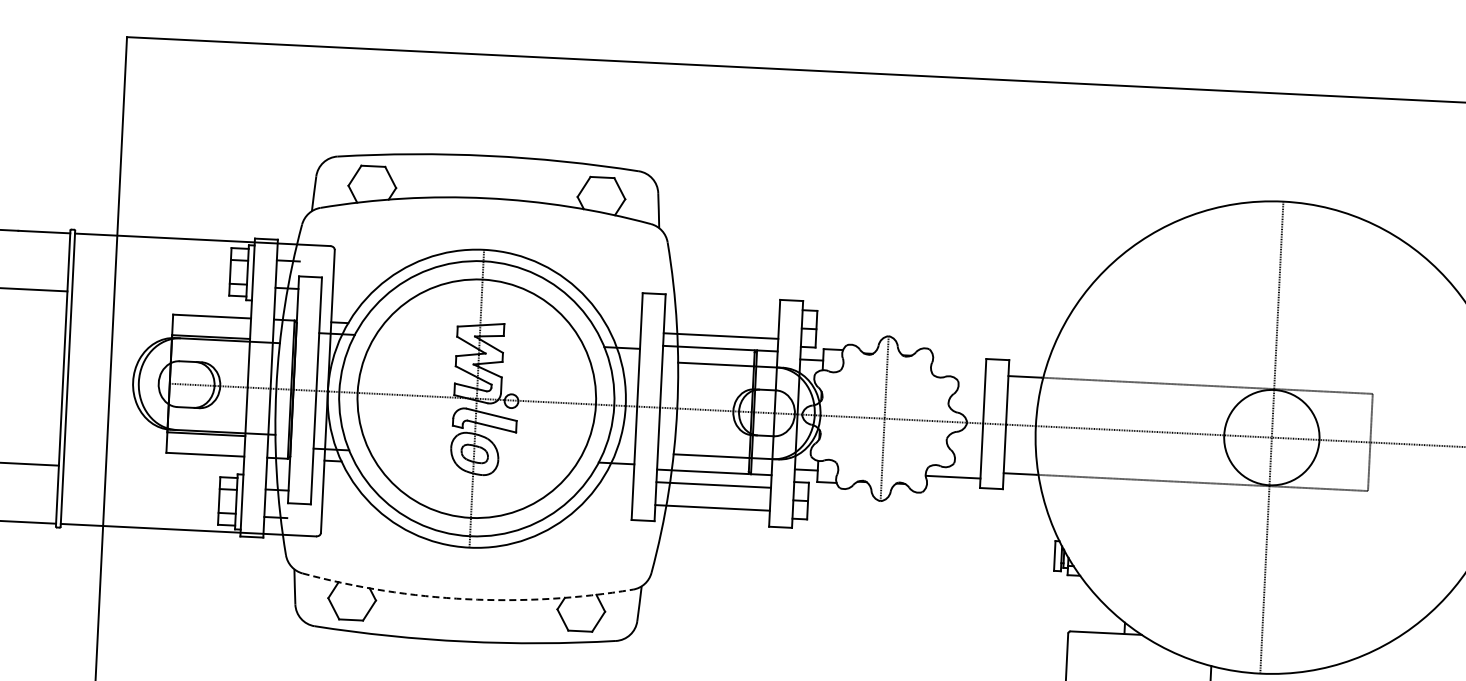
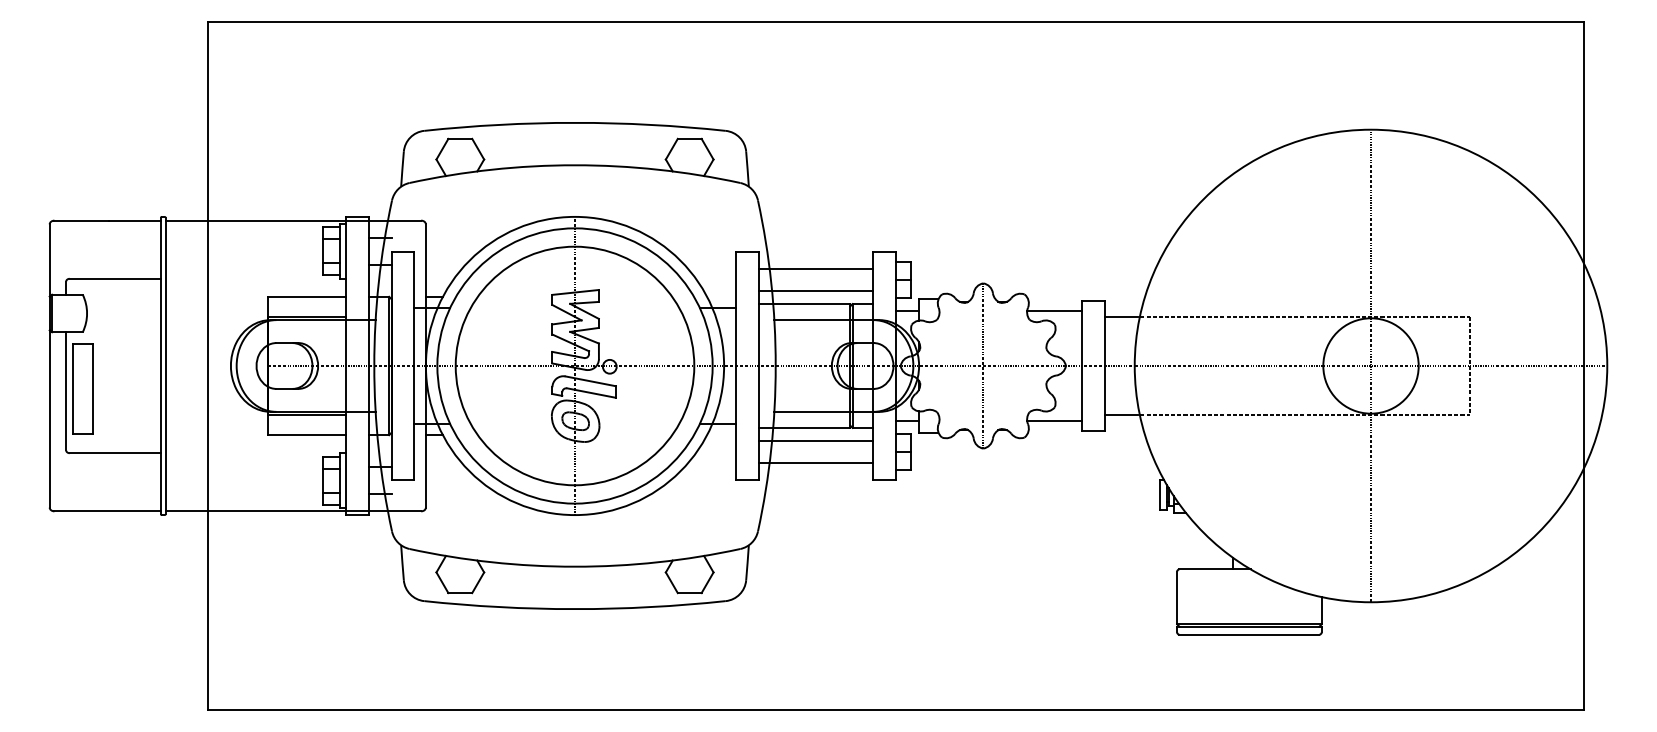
line: (721, 313) -> (815, 268), added
line: (958, 366) -> (1054, 310), added
arc: (467, 599) -> (575, 566), dashed -> solid

